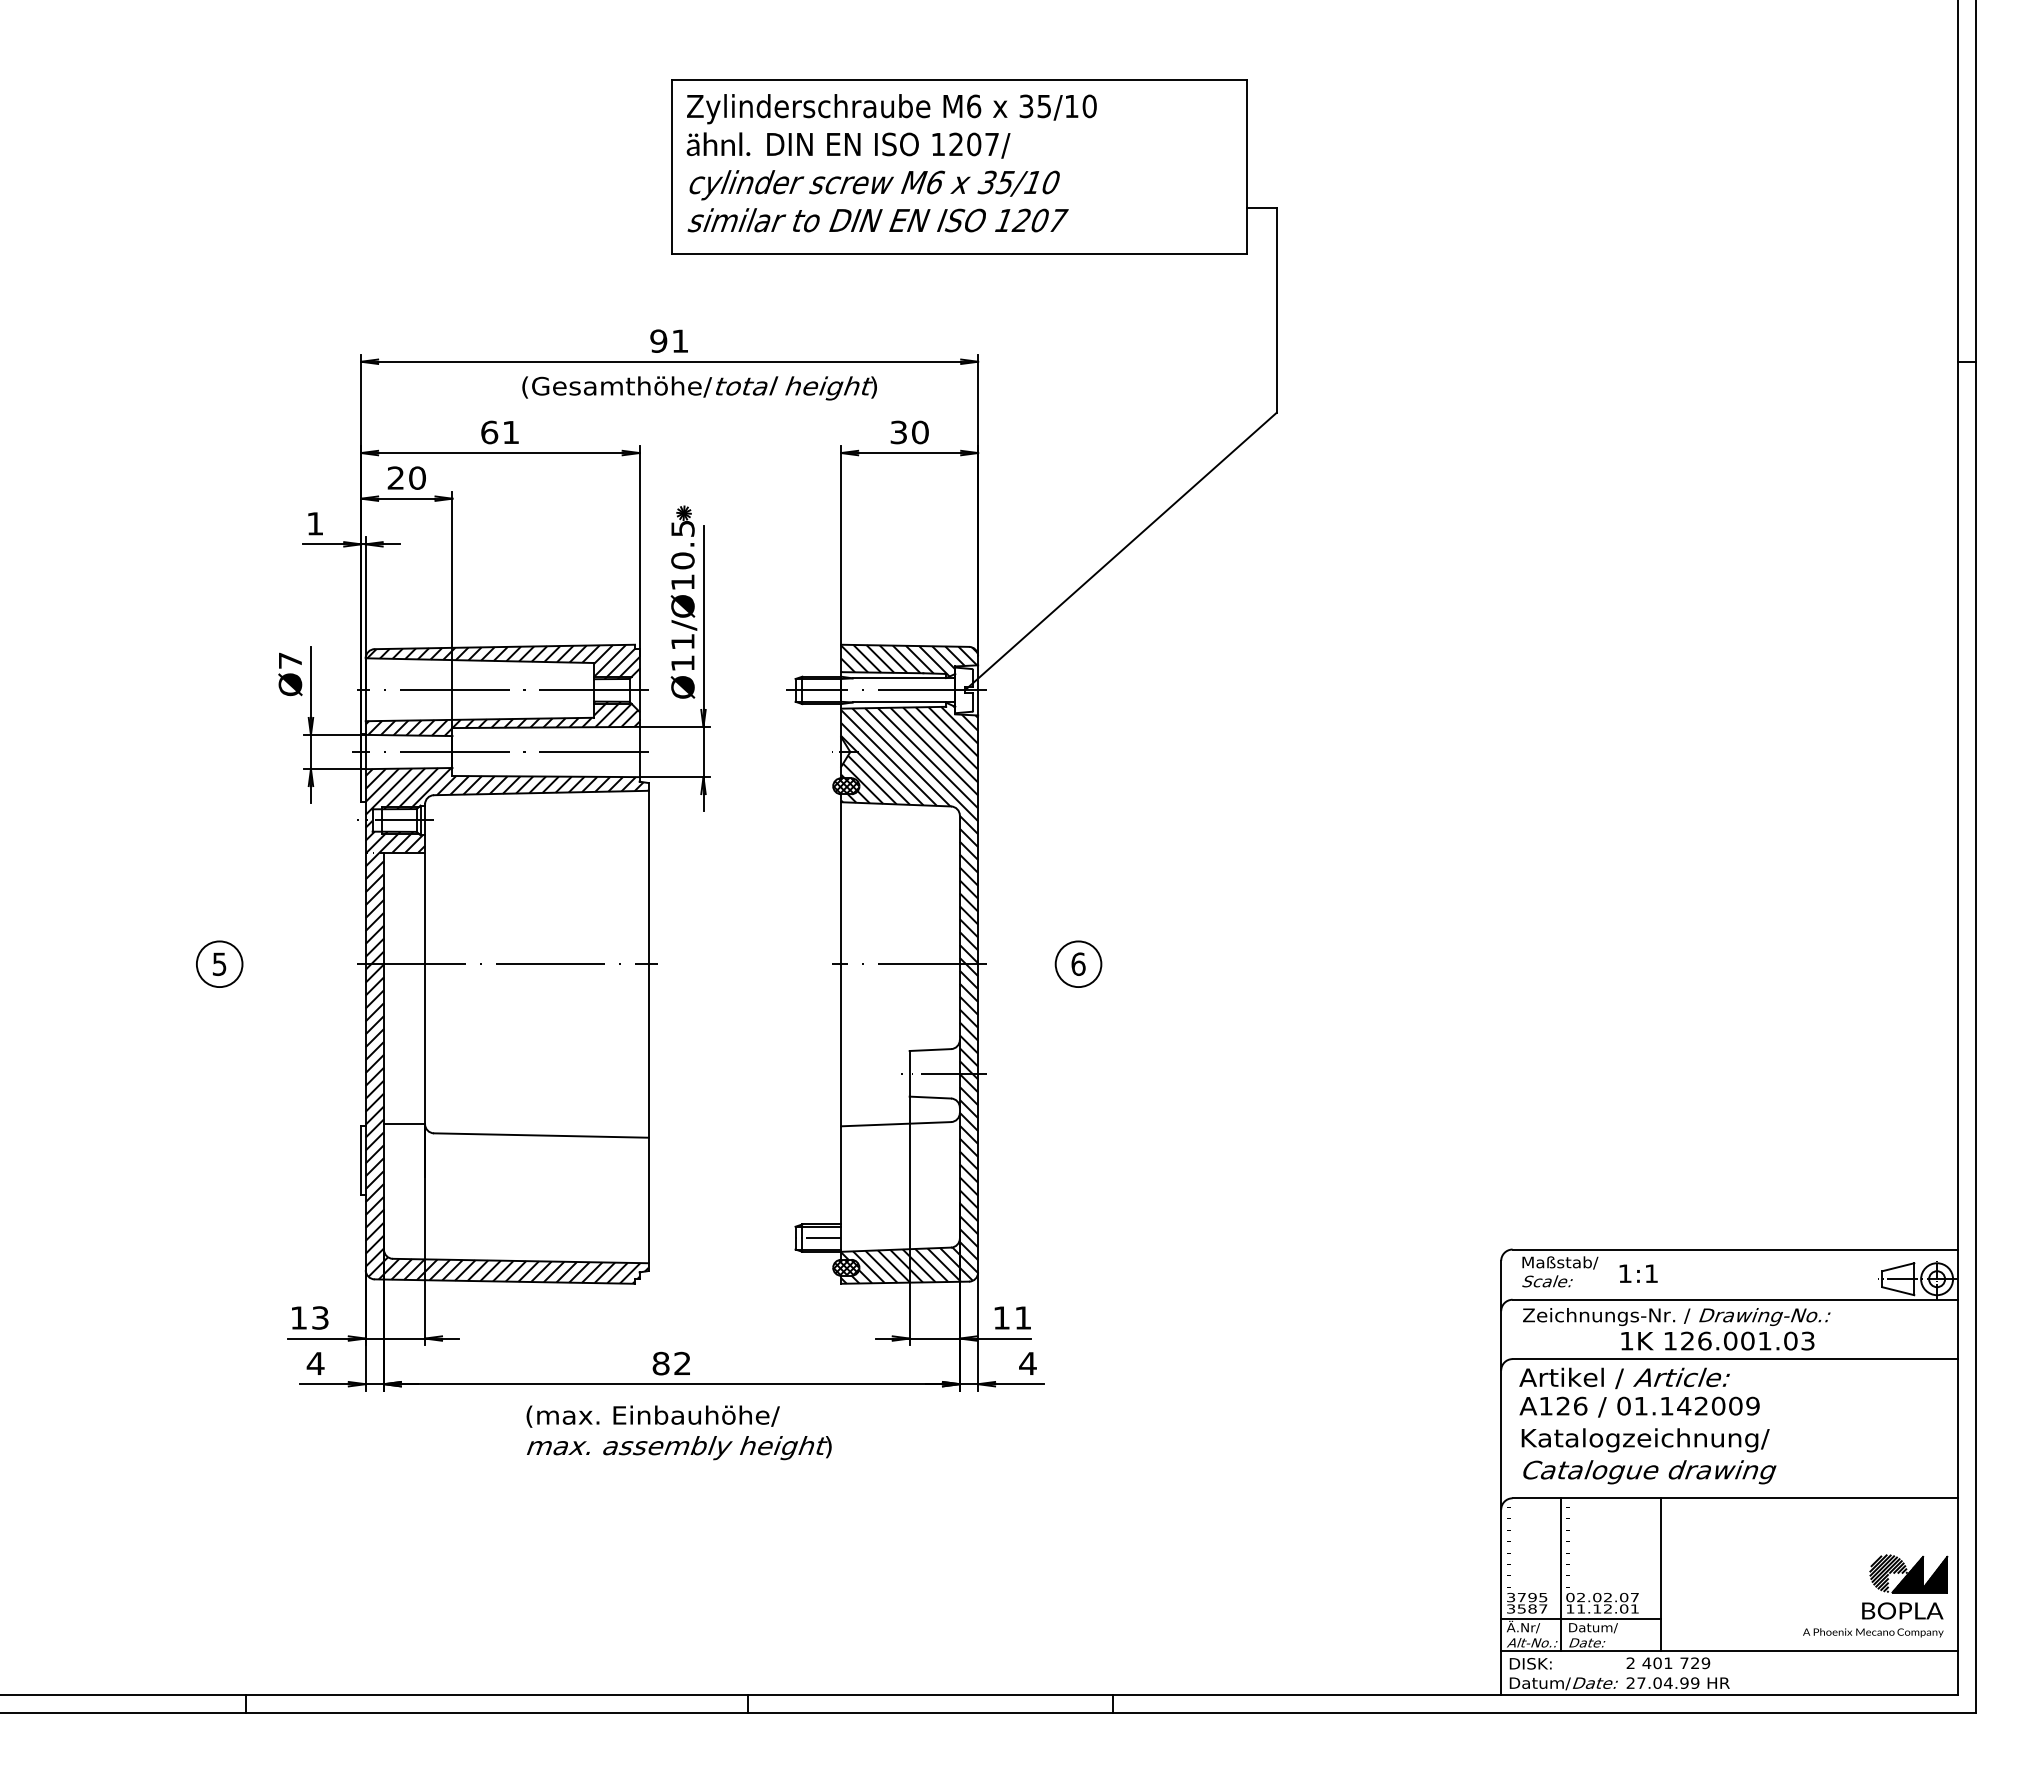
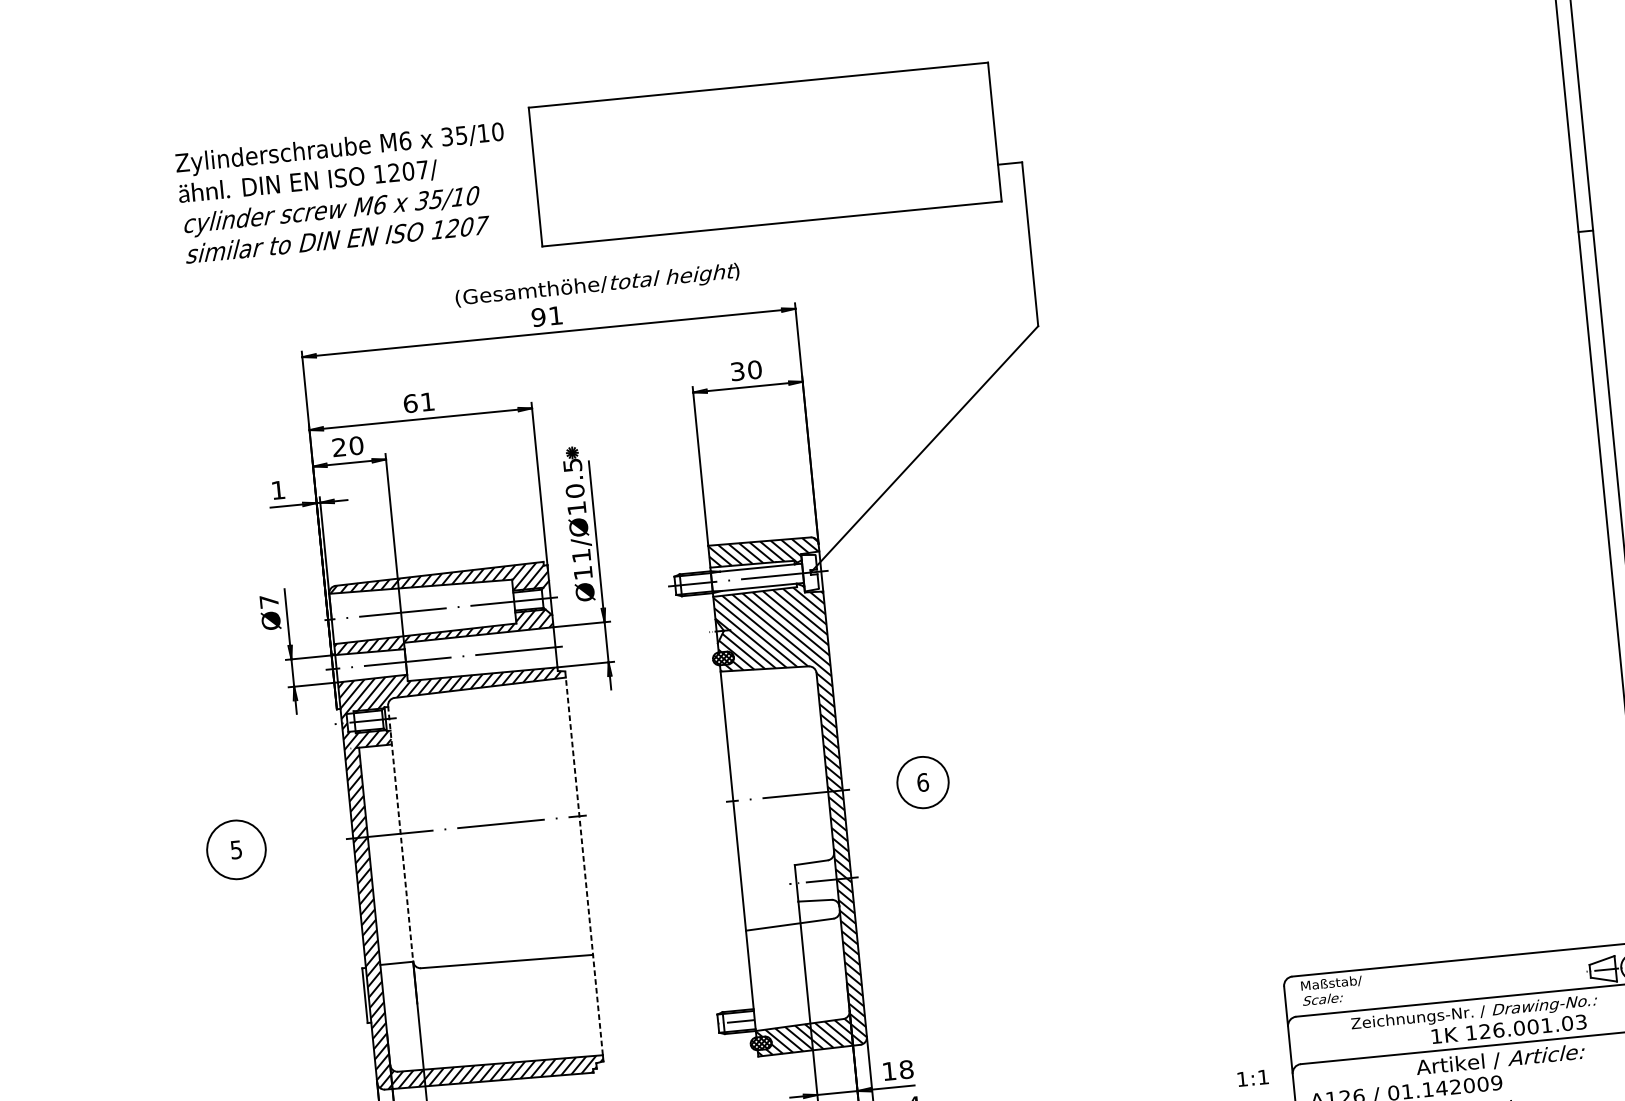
text: (891, 163) -> (343, 193), moved
text: (699, 388) -> (597, 286), moved
circle: (219, 964) -> (236, 850), size x1.6
line: (425, 964) -> (401, 833), solid -> dashed
circle: (1078, 964) -> (923, 782), size x1.4
line: (648, 1023) -> (583, 863), solid -> dashed
text: (1638, 1273) -> (1253, 1078), moved
text: (1023, 1317) -> (906, 1069), 11 -> 18
text: (1676, 1329) -> (1475, 1023), moved
text: (1624, 1378) -> (1500, 1060), moved

